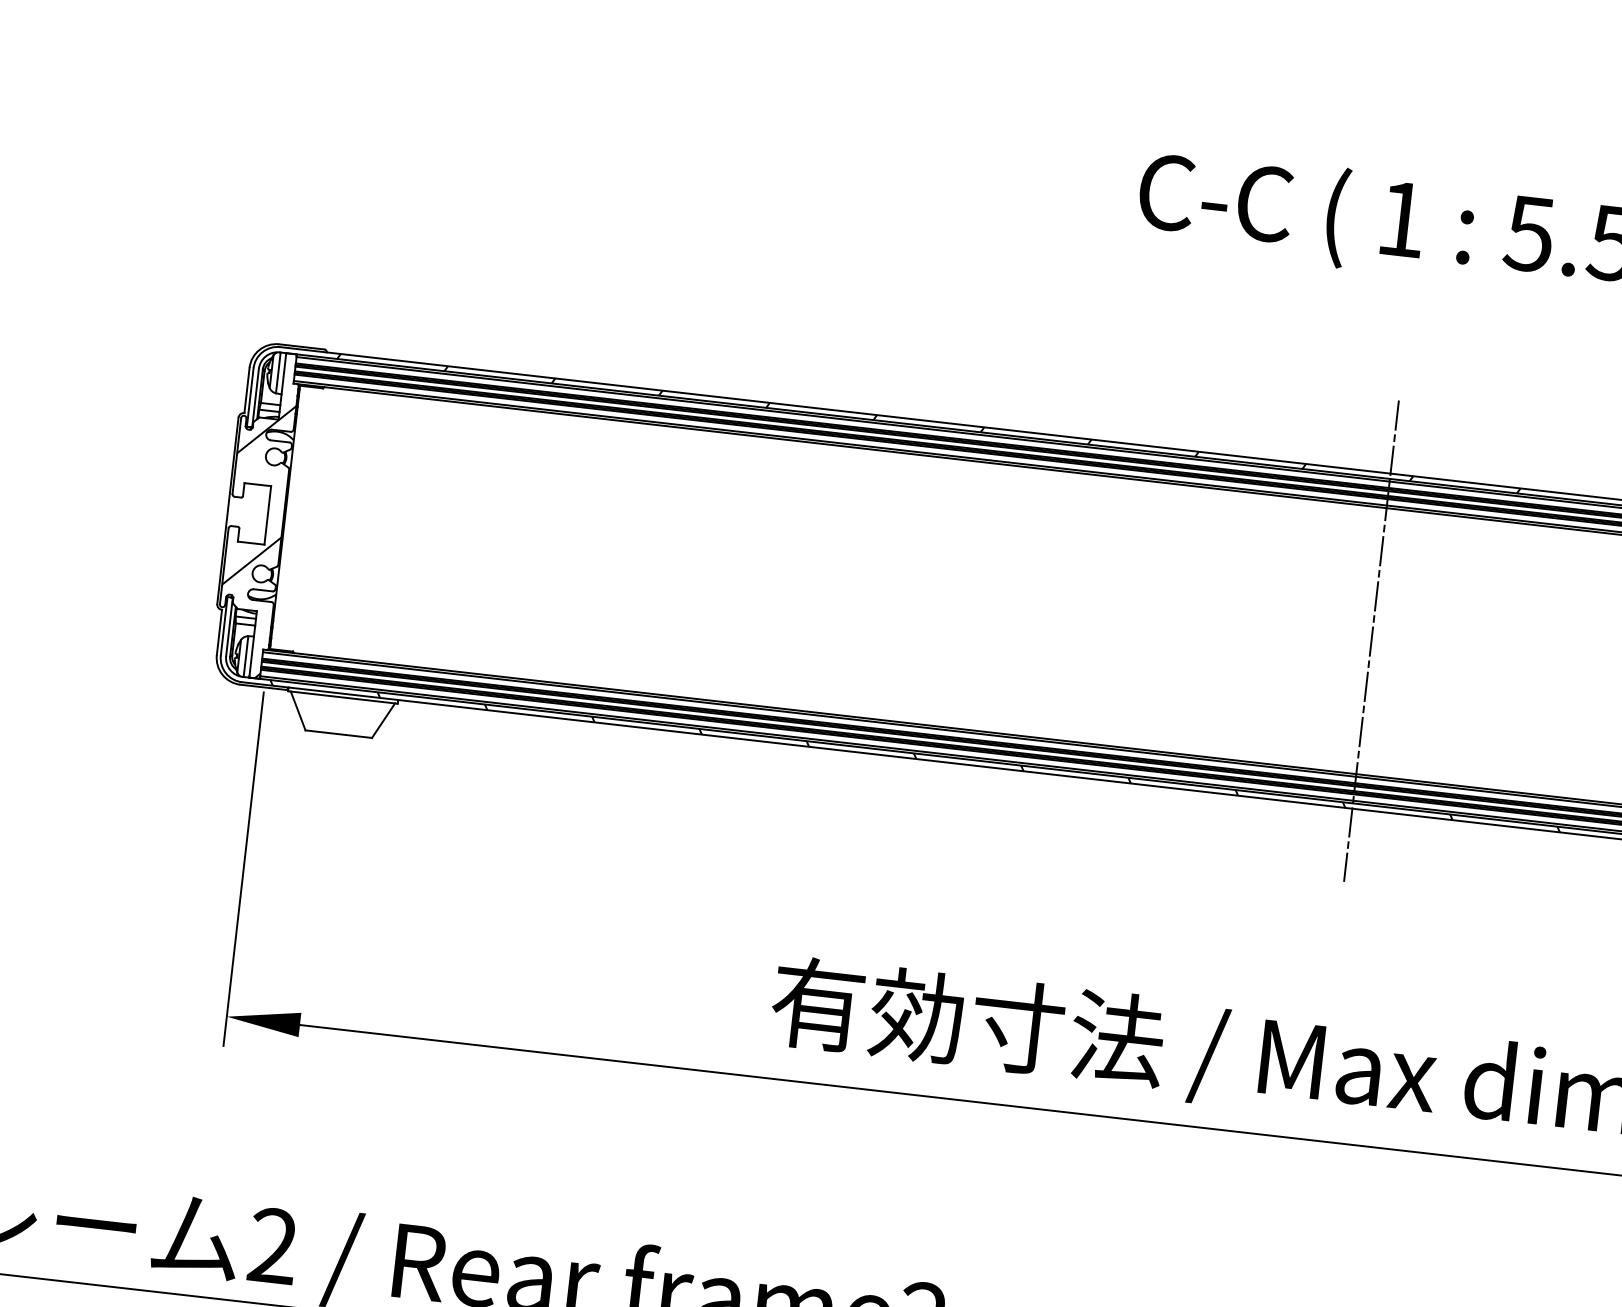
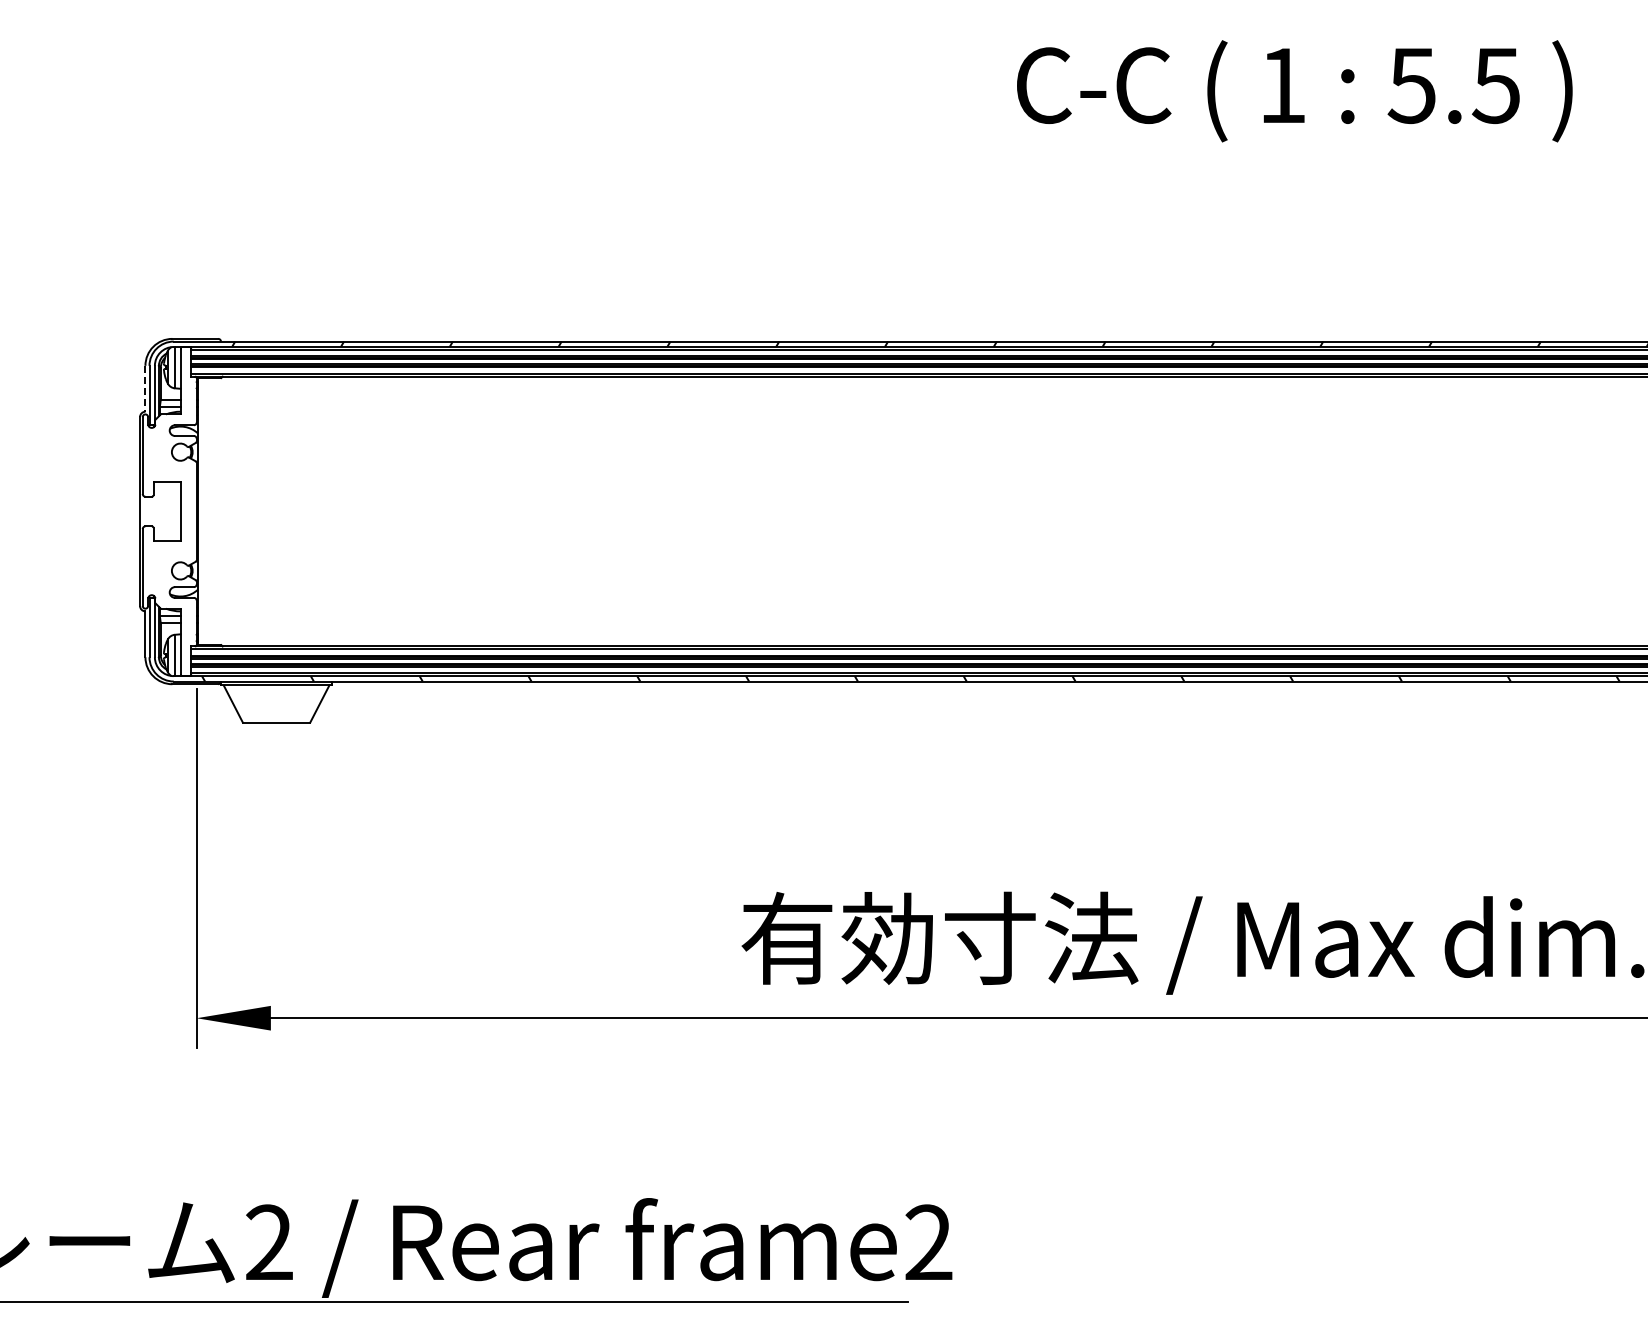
line: (247, 390) -> (145, 388), solid -> dashed
hatch: (254, 539) -> (169, 537), removed
line: (1371, 641) -> (1300, 511), removed

